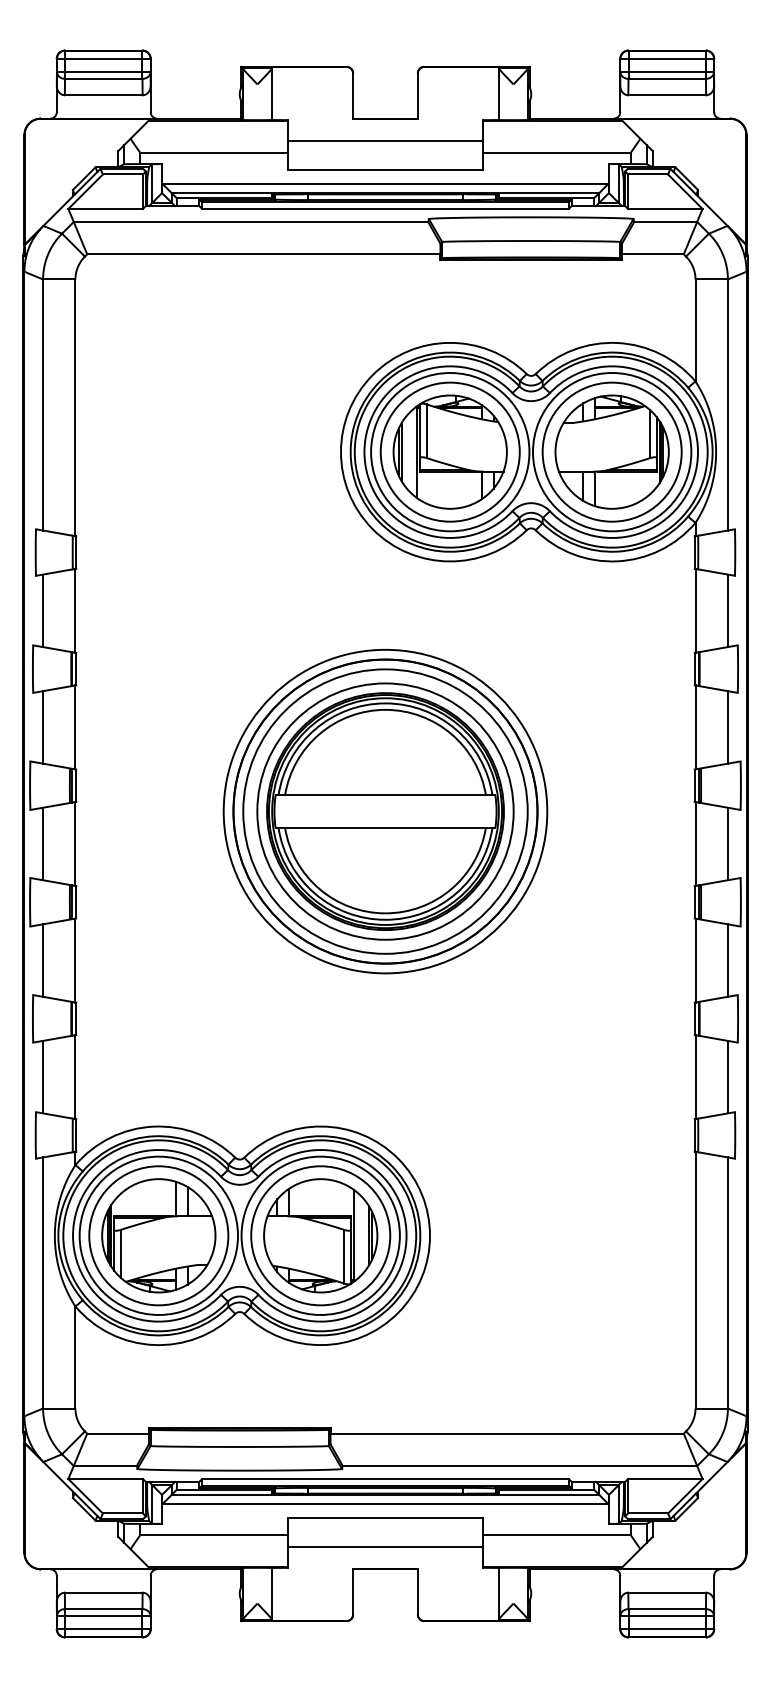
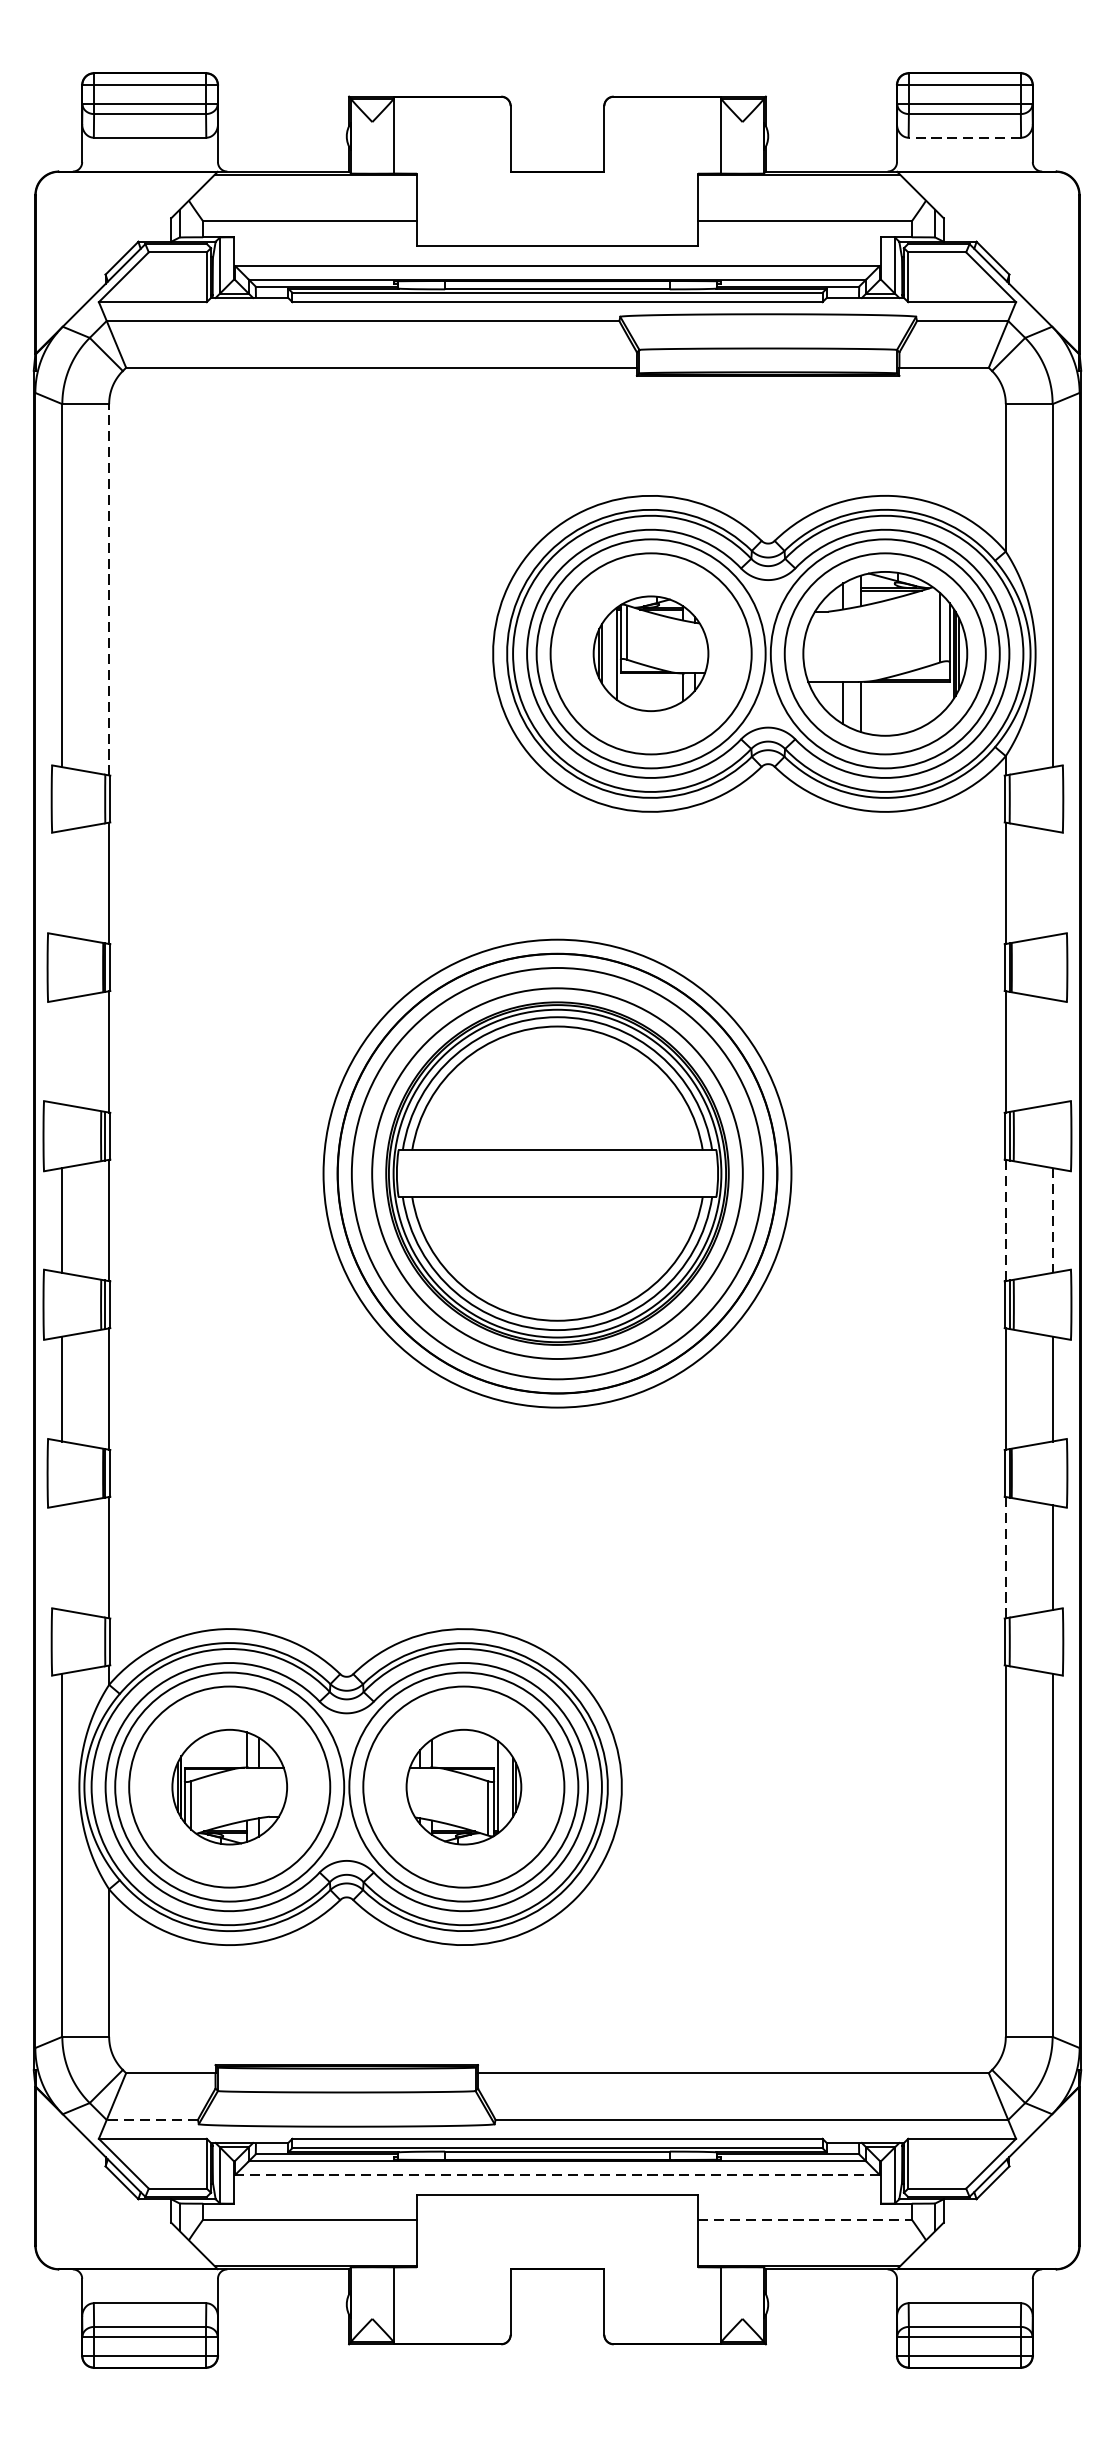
line: (667, 95) -> (965, 138), solid -> dashed
line: (385, 141) -> (557, 204), removed
line: (75, 407) -> (109, 589), solid -> dashed
part: (449, 451) -> (650, 652), size x0.7
line: (43, 610) -> (62, 882), removed
line: (727, 610) -> (1052, 882), removed
line: (43, 727) -> (62, 1052), removed
line: (727, 727) -> (1052, 1052), removed
line: (695, 843) -> (1005, 1219), solid -> dashed
line: (727, 844) -> (1052, 1221), solid -> dashed
line: (43, 1076) -> (62, 1556), removed
line: (695, 1077) -> (1005, 1558), solid -> dashed
part: (158, 1235) -> (229, 1786), size x0.7
part: (320, 1235) -> (463, 1786), size x0.7
line: (105, 1466) -> (152, 2120), solid -> dashed
line: (384, 1504) -> (556, 2175), solid -> dashed
line: (556, 1534) -> (804, 2219), solid -> dashed
line: (385, 1546) -> (557, 2236), removed

